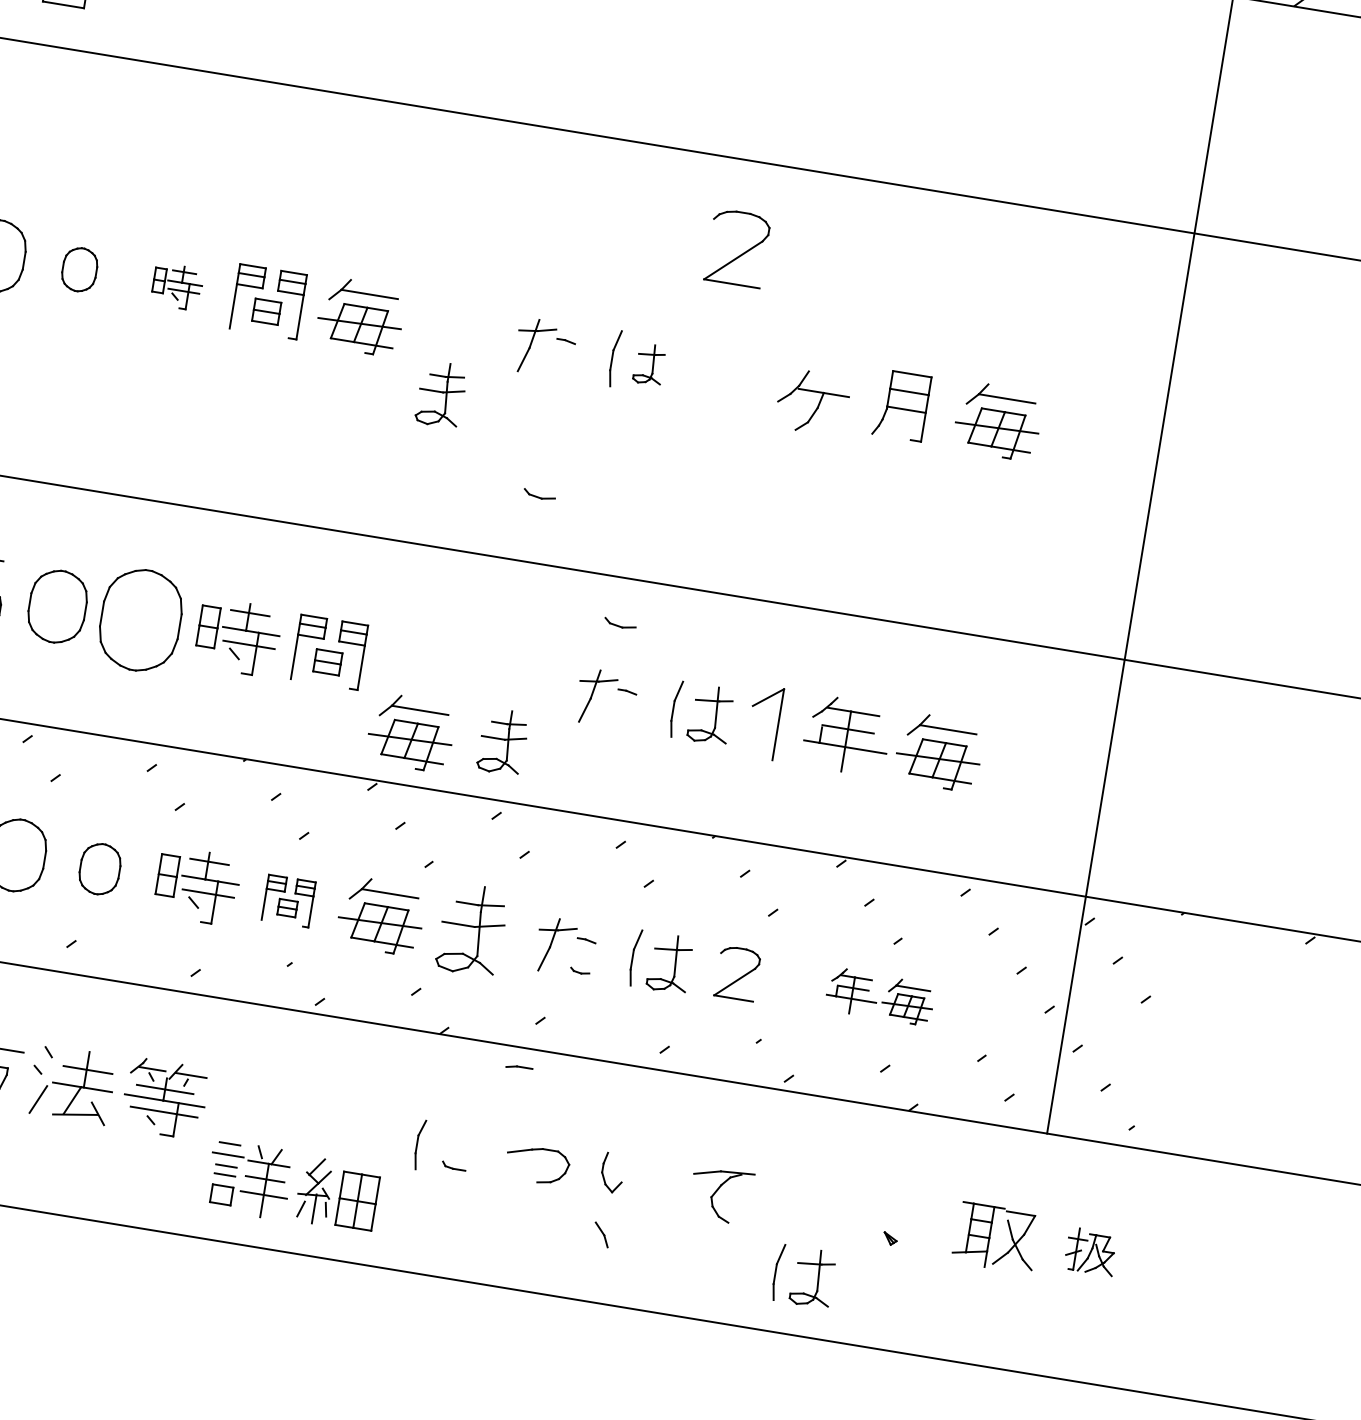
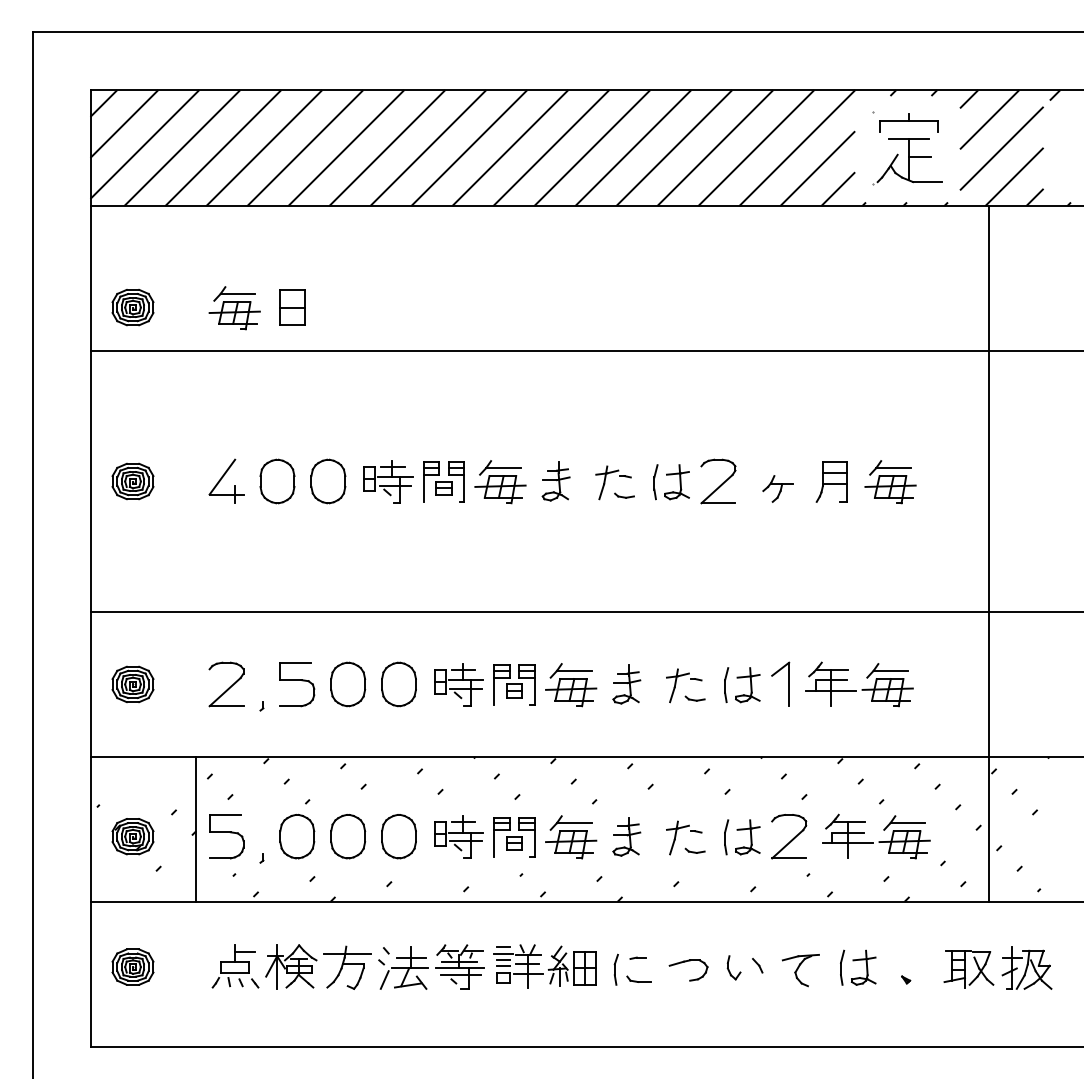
part: (737, 248) -> (718, 481), moved
part: (79, 269) -> (328, 481), size x1.67
part: (177, 285) -> (388, 481), size x1.67
part: (648, 364) -> (676, 482), size x1.43
part: (440, 394) -> (555, 481), moved
part: (811, 401) -> (777, 488), size x0.71
part: (539, 494) -> (624, 495), moved
part: (139, 620) -> (398, 684), size x0.71
part: (619, 623) -> (694, 698), moved
part: (411, 733) -> (571, 685), moved
part: (502, 741) -> (626, 684), moved
part: (99, 868) -> (398, 836), size x1.43
part: (288, 901) -> (514, 837), size x1.43
part: (471, 929) -> (626, 836), size x0.71
part: (579, 970) -> (694, 850), size x1.67
part: (738, 973) -> (789, 836), size x1.43
part: (880, 996) -> (876, 836), size x1.67
part: (518, 1066) -> (637, 957), moved
part: (453, 1164) -> (638, 978), size x1.67
part: (292, 1187) -> (544, 966), moved
part: (601, 1234) -> (757, 965), moved
part: (1090, 1250) -> (1026, 967), size x1.67
part: (806, 1264) -> (858, 960), moved

